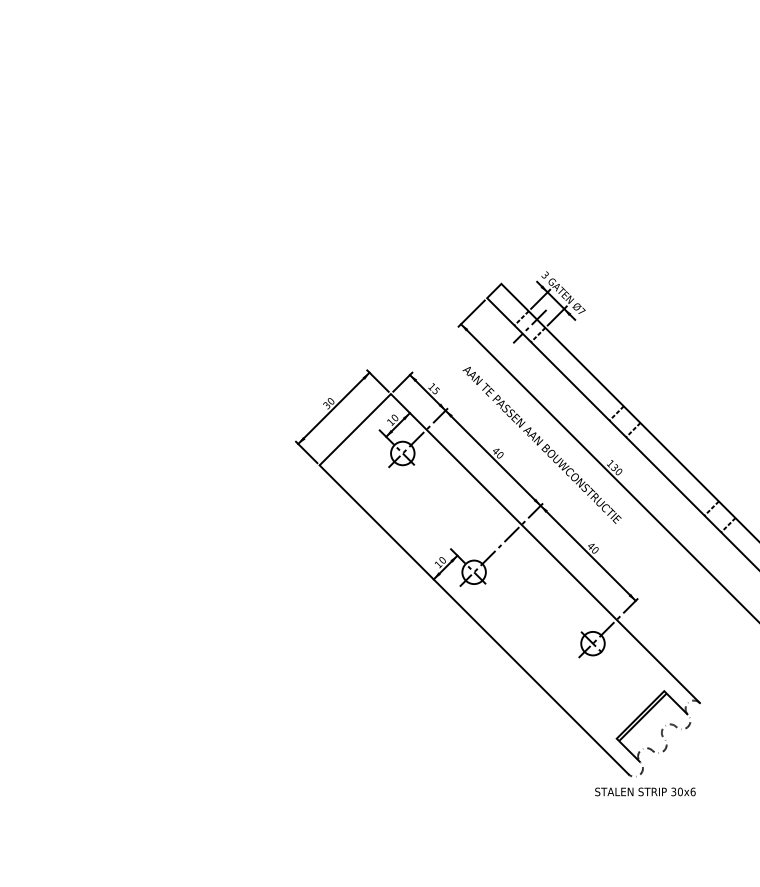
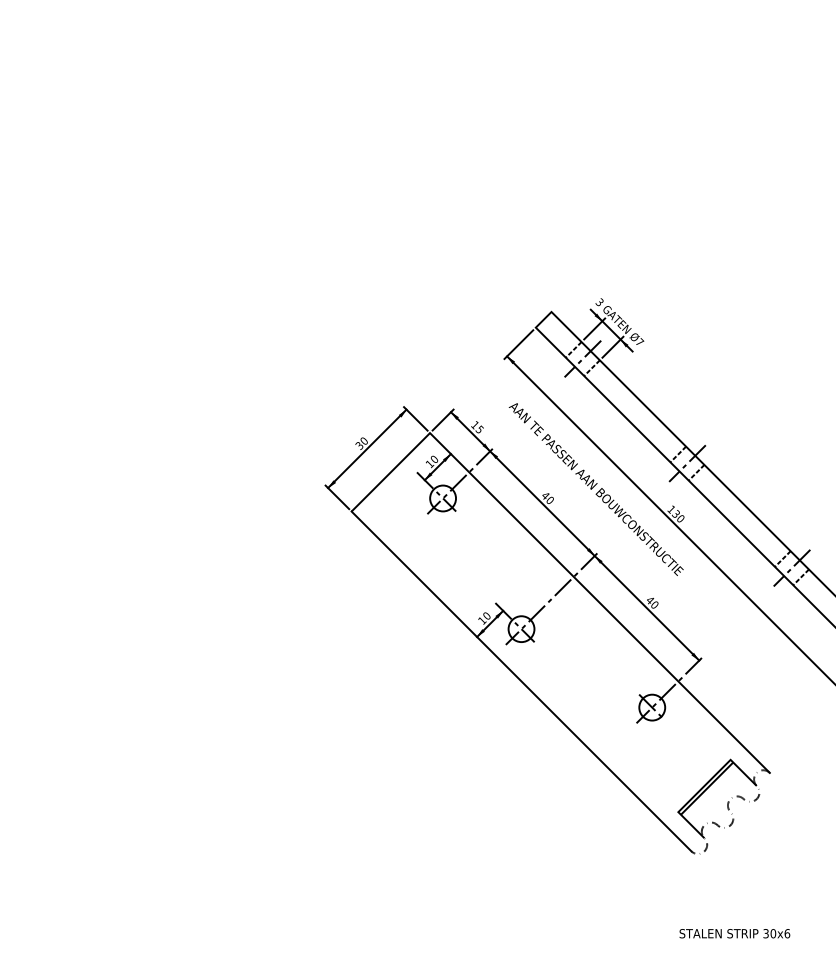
line: (625, 421) -> (687, 463), added
line: (719, 516) -> (791, 567), added
text: (645, 791) -> (734, 933), moved

